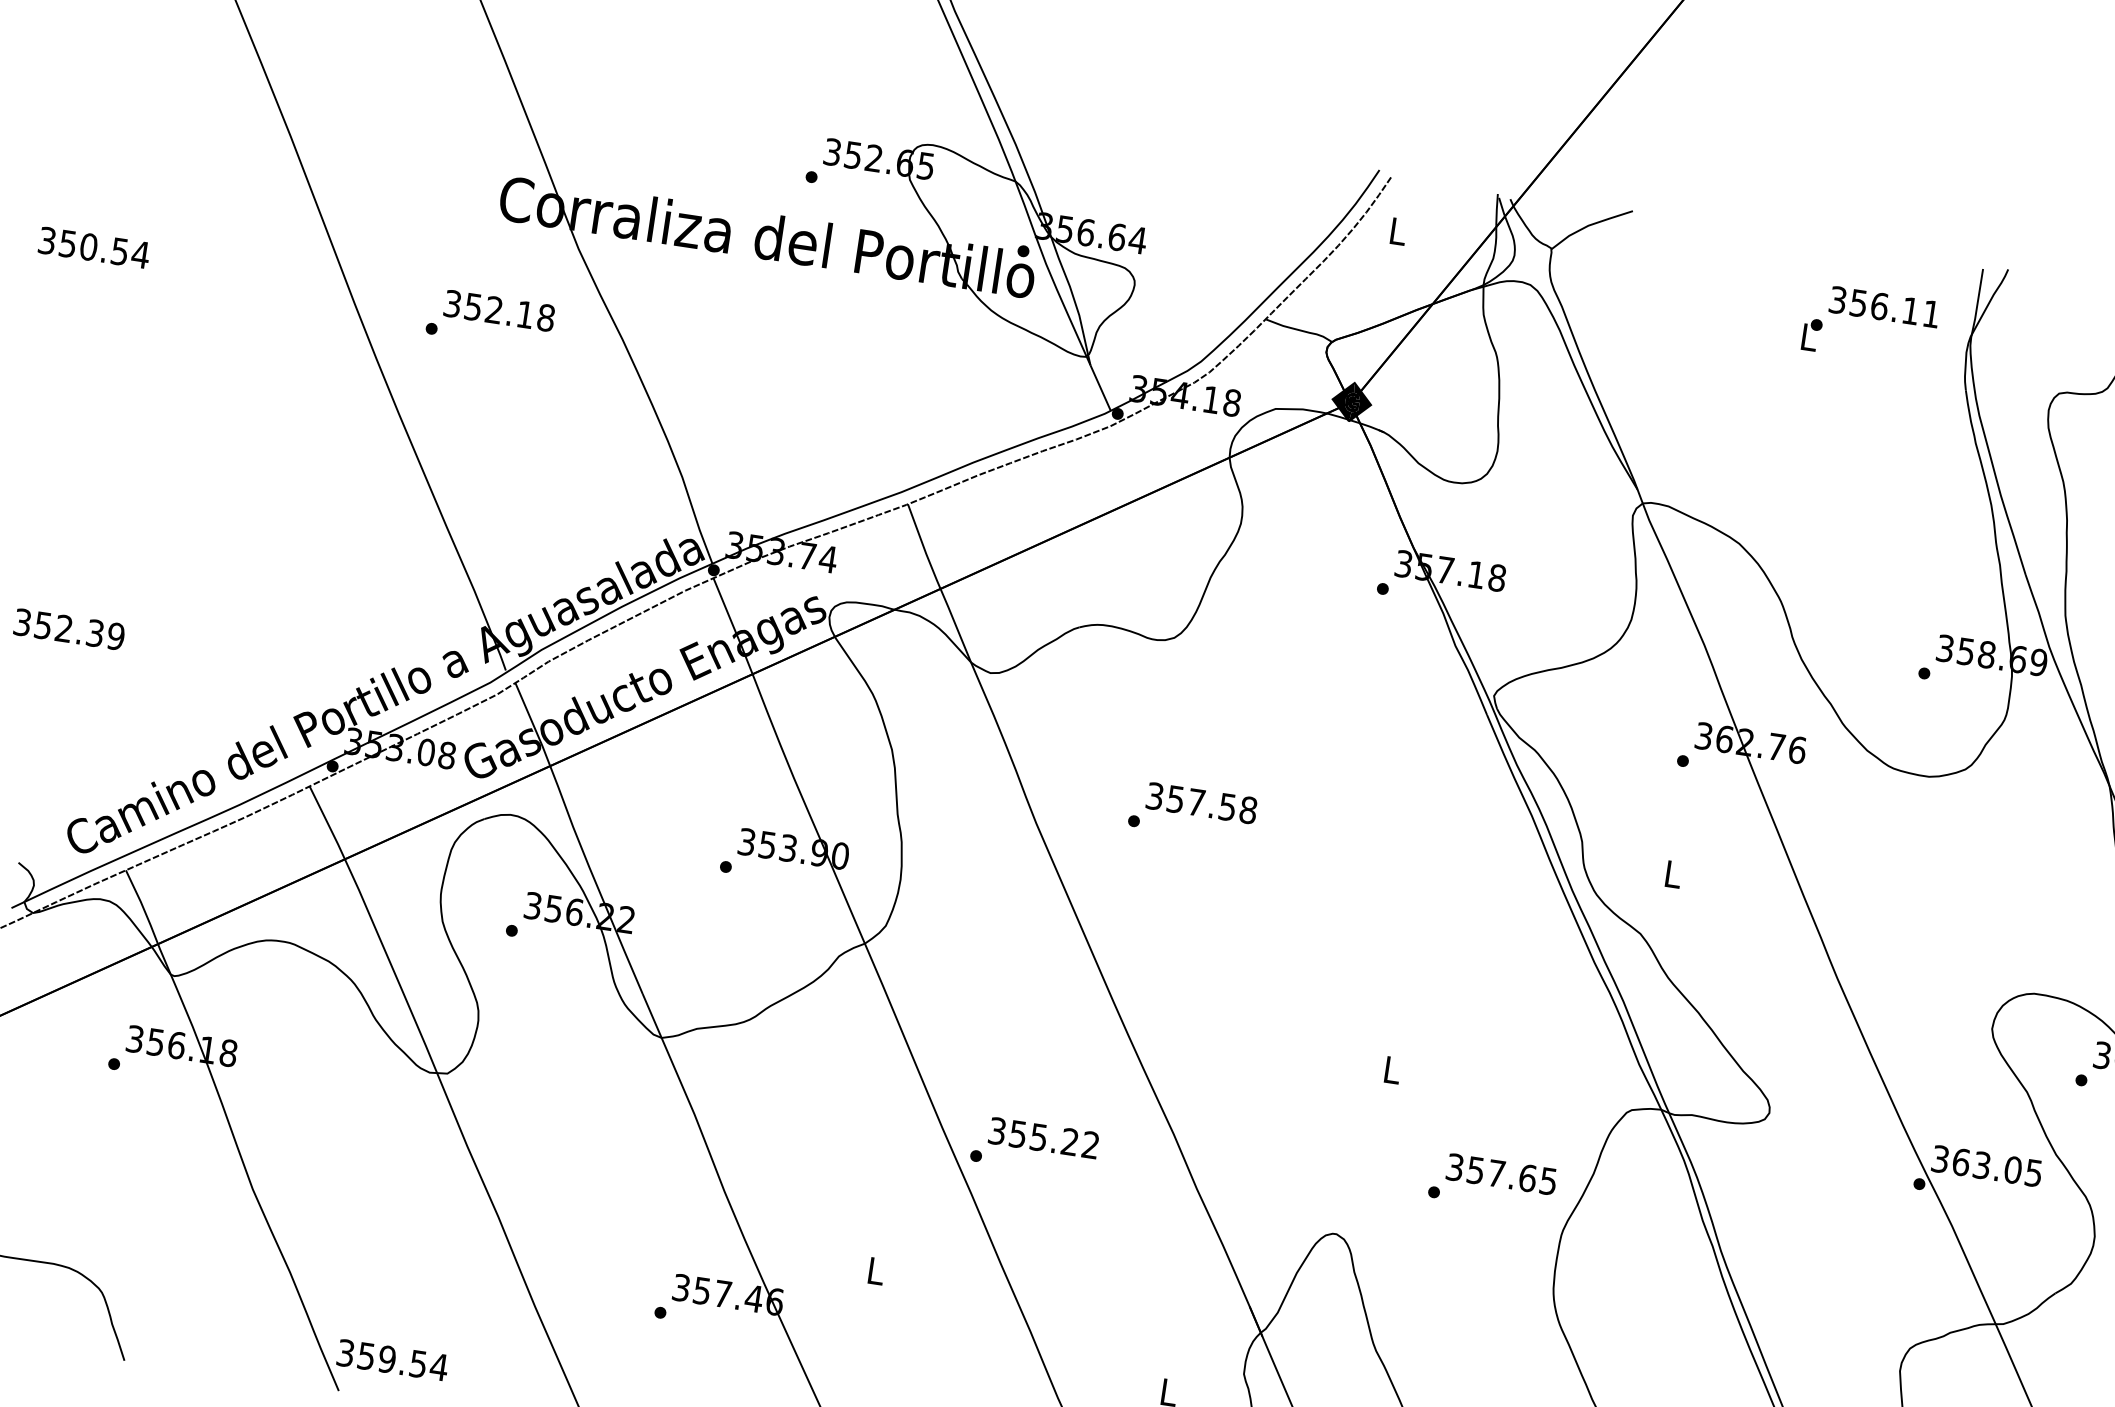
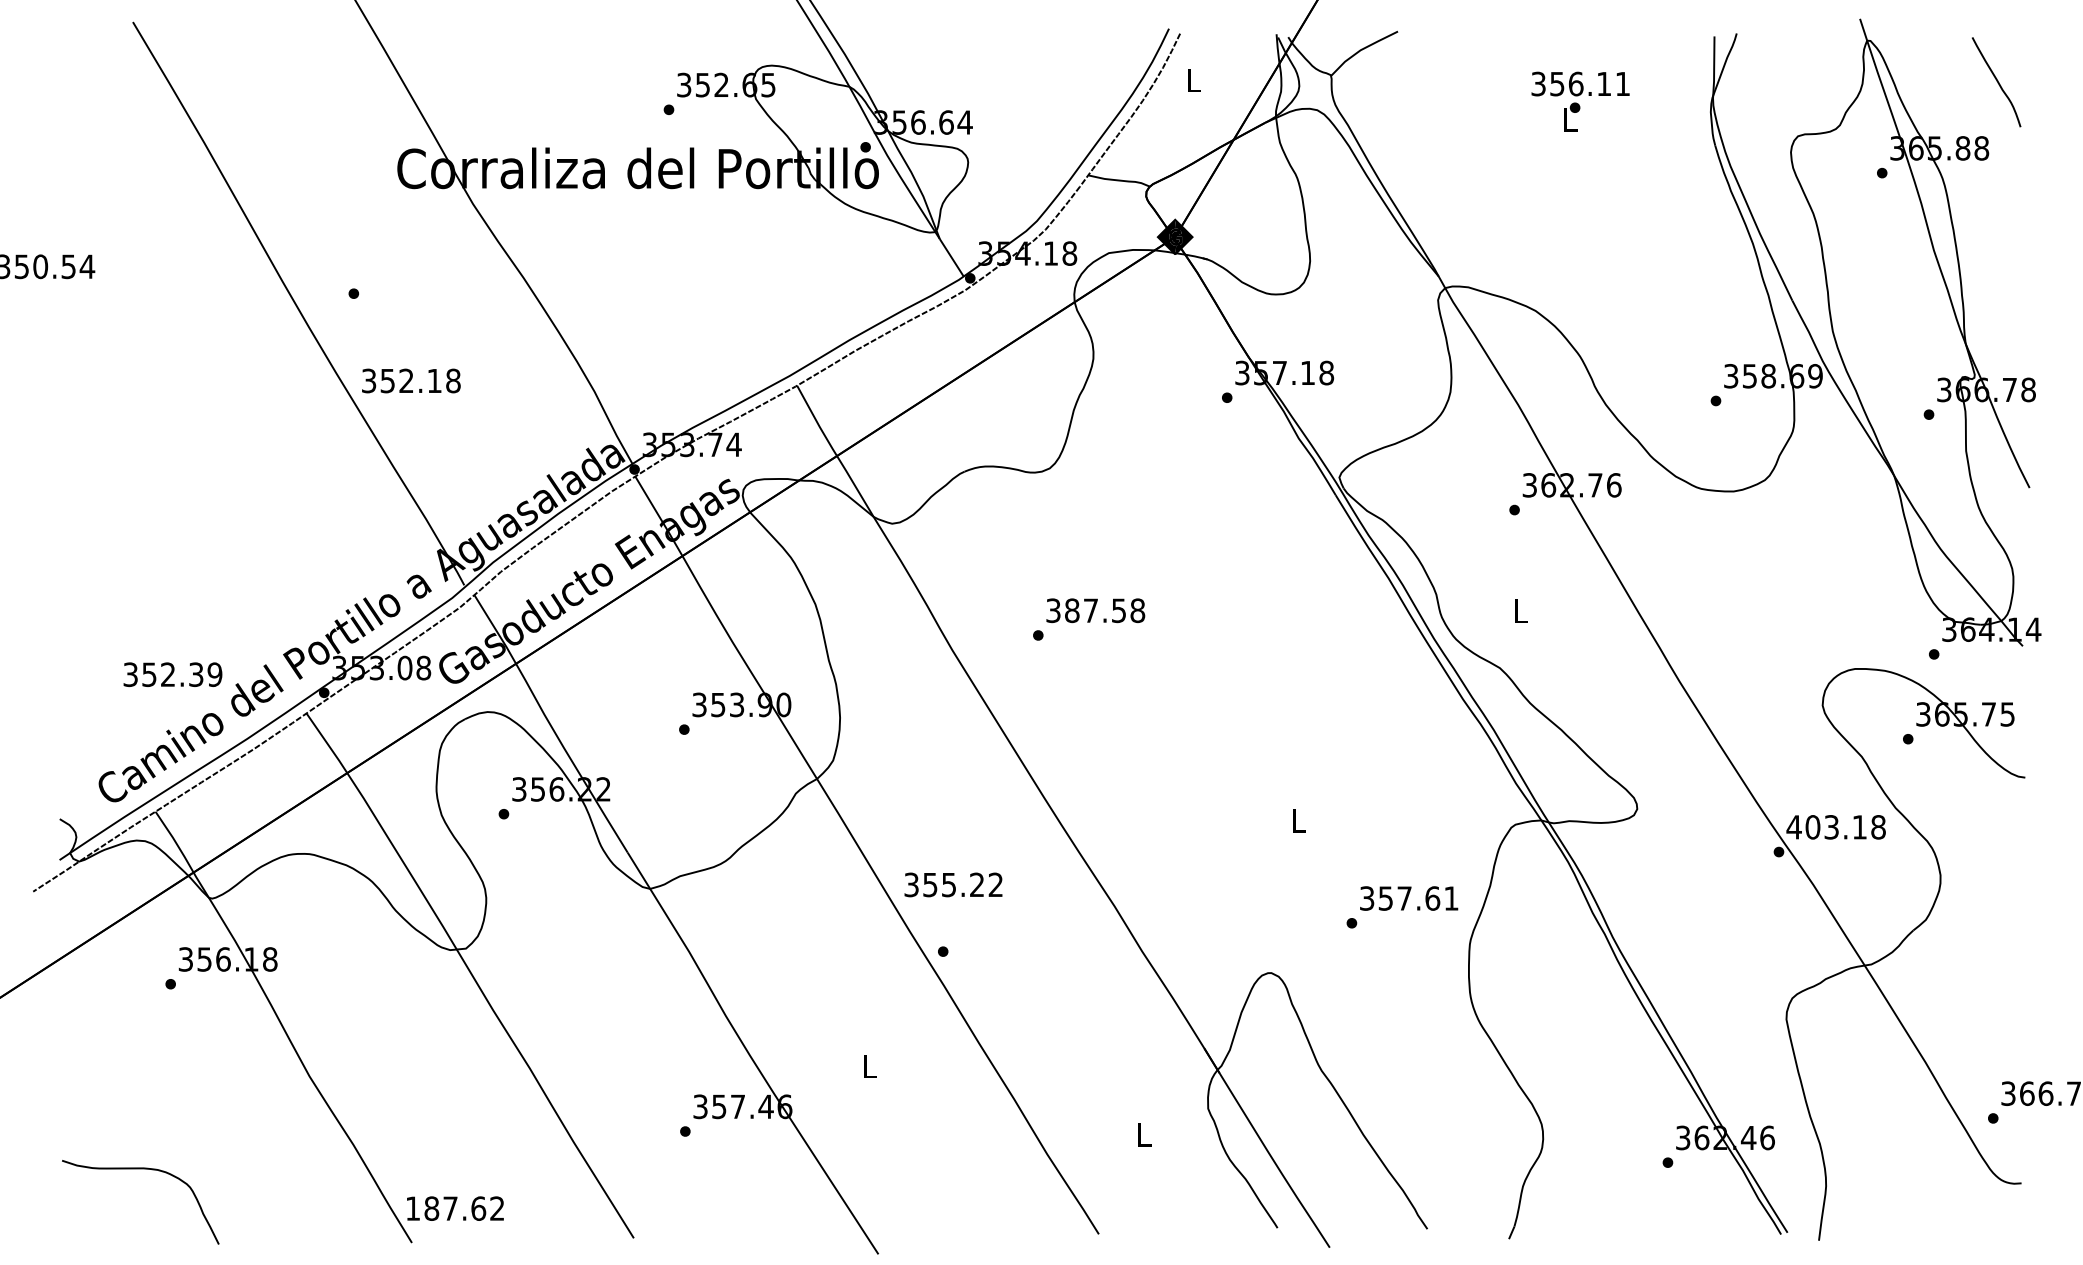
text: (1884, 306) -> (1580, 83), moved
text: (499, 310) -> (411, 380), moved
text: (68, 629) -> (172, 674), moved
text: (1176, 799) -> (1072, 610), 357.58 -> 387.58
text: (1043, 1137) -> (953, 884), moved
text: (1986, 1166) -> (1835, 827), 363.05 -> 403.18
text: (1548, 1181) -> (1451, 898), 357.65 -> 357.61
text: (392, 1360) -> (455, 1208), 359.54 -> 187.62

